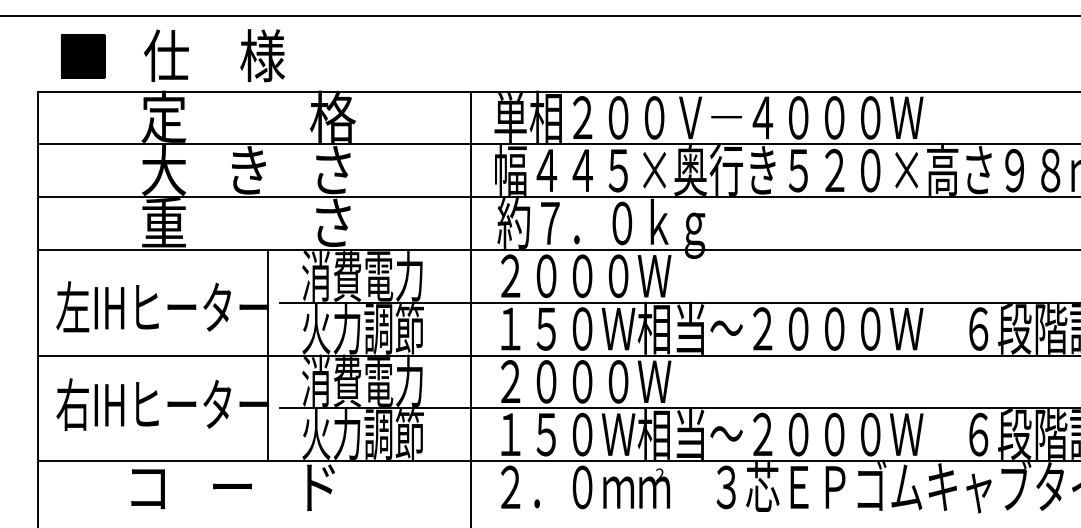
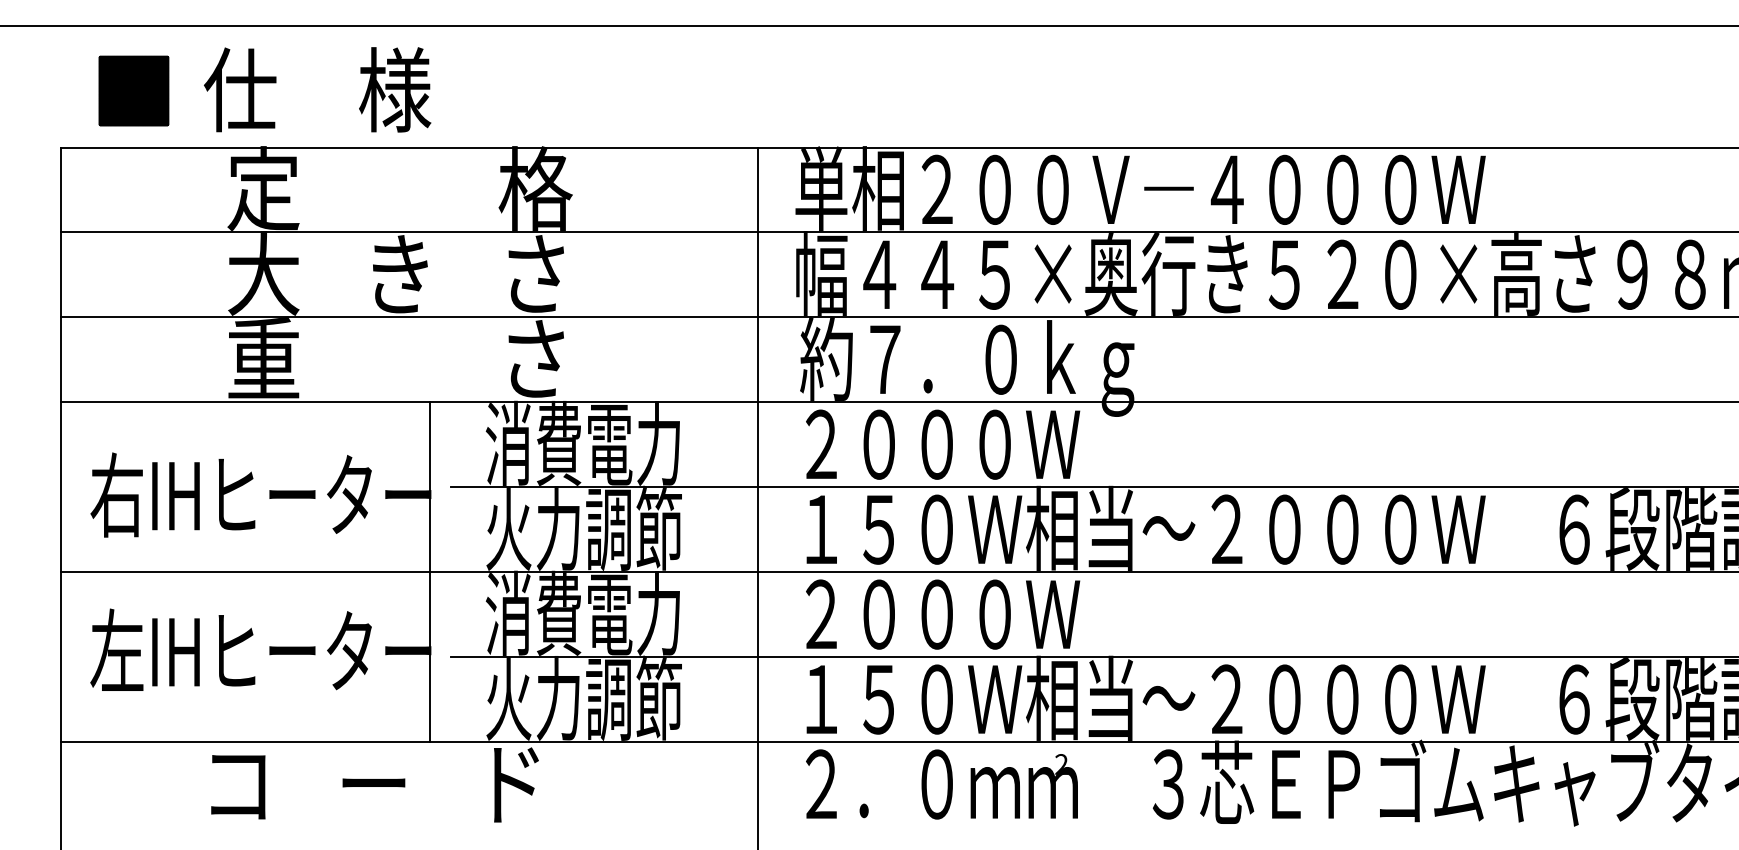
text: (214, 55) -> (317, 89), moved
text: (72, 307) -> (116, 494), 左IHヒーター -> 右IHヒーター
text: (72, 404) -> (116, 651), 右IHヒーター -> 左IHヒーター

